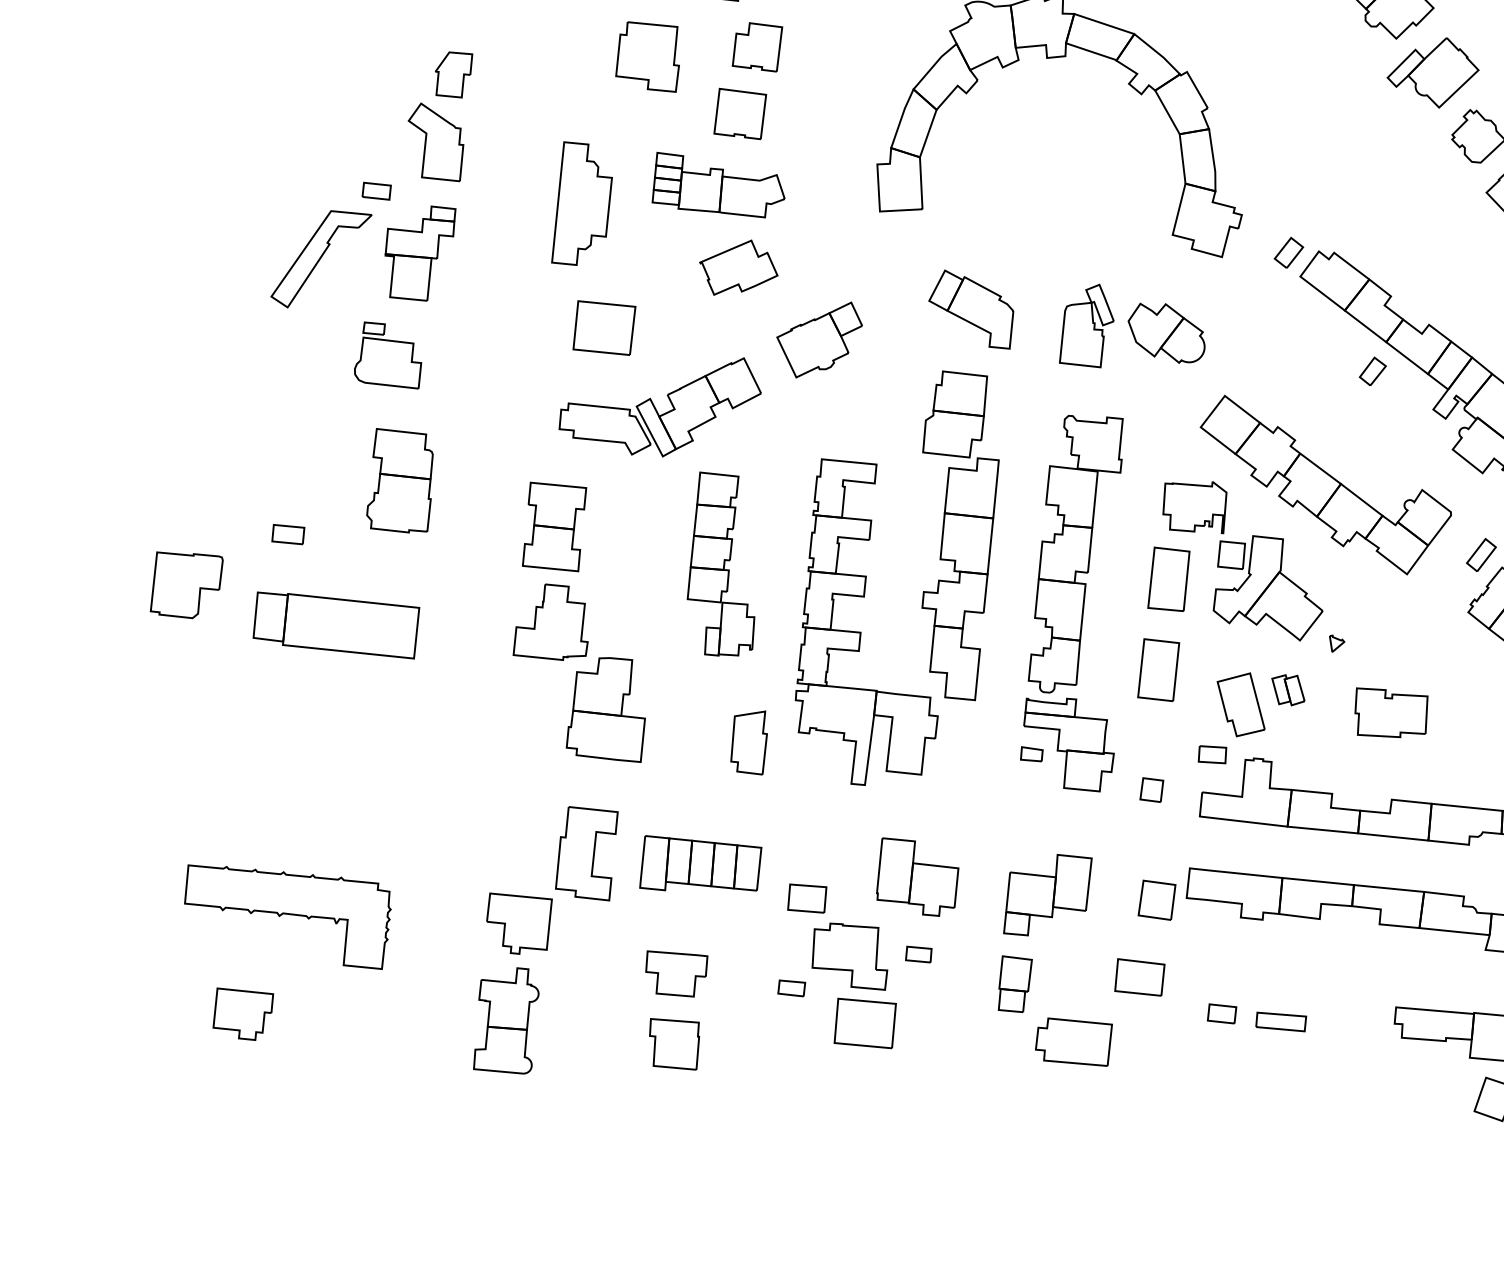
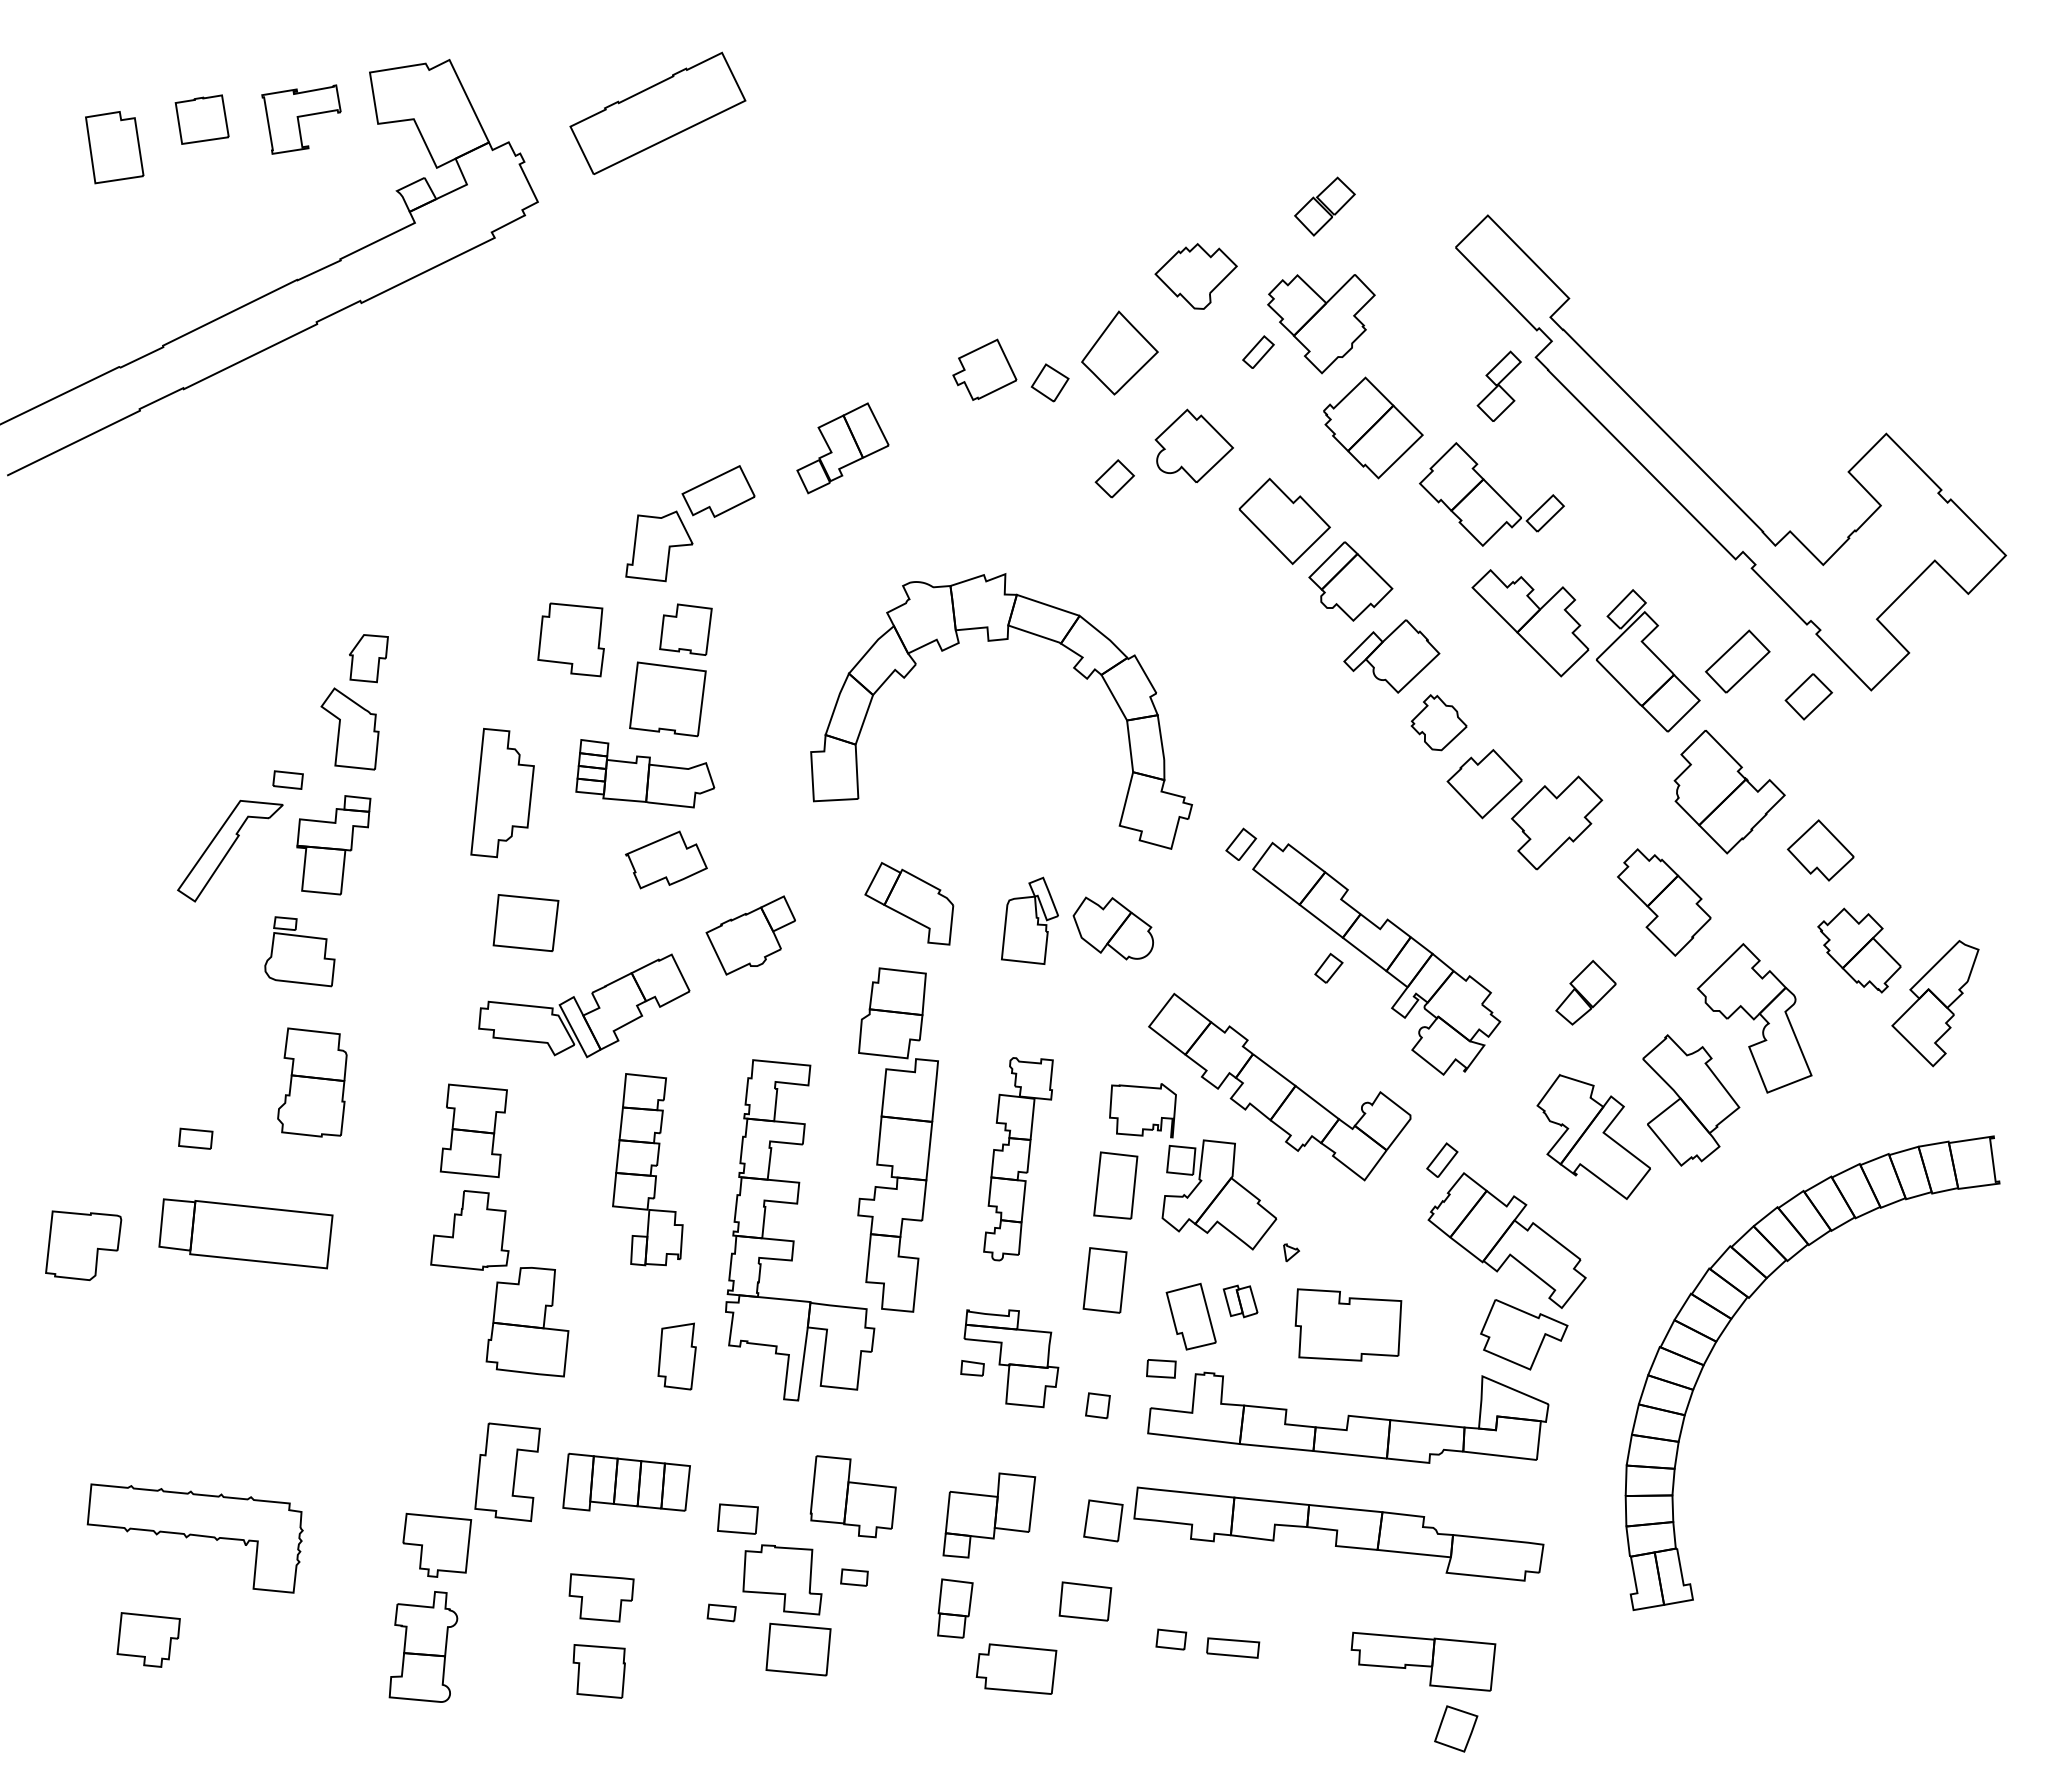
part: (739, 114) -> (667, 699), size x1.4
part: (1075, 553) -> (1018, 1158), size x0.7
part: (186, 585) -> (83, 1245), moved
part: (1390, 712) -> (1347, 1324), size x1.4

